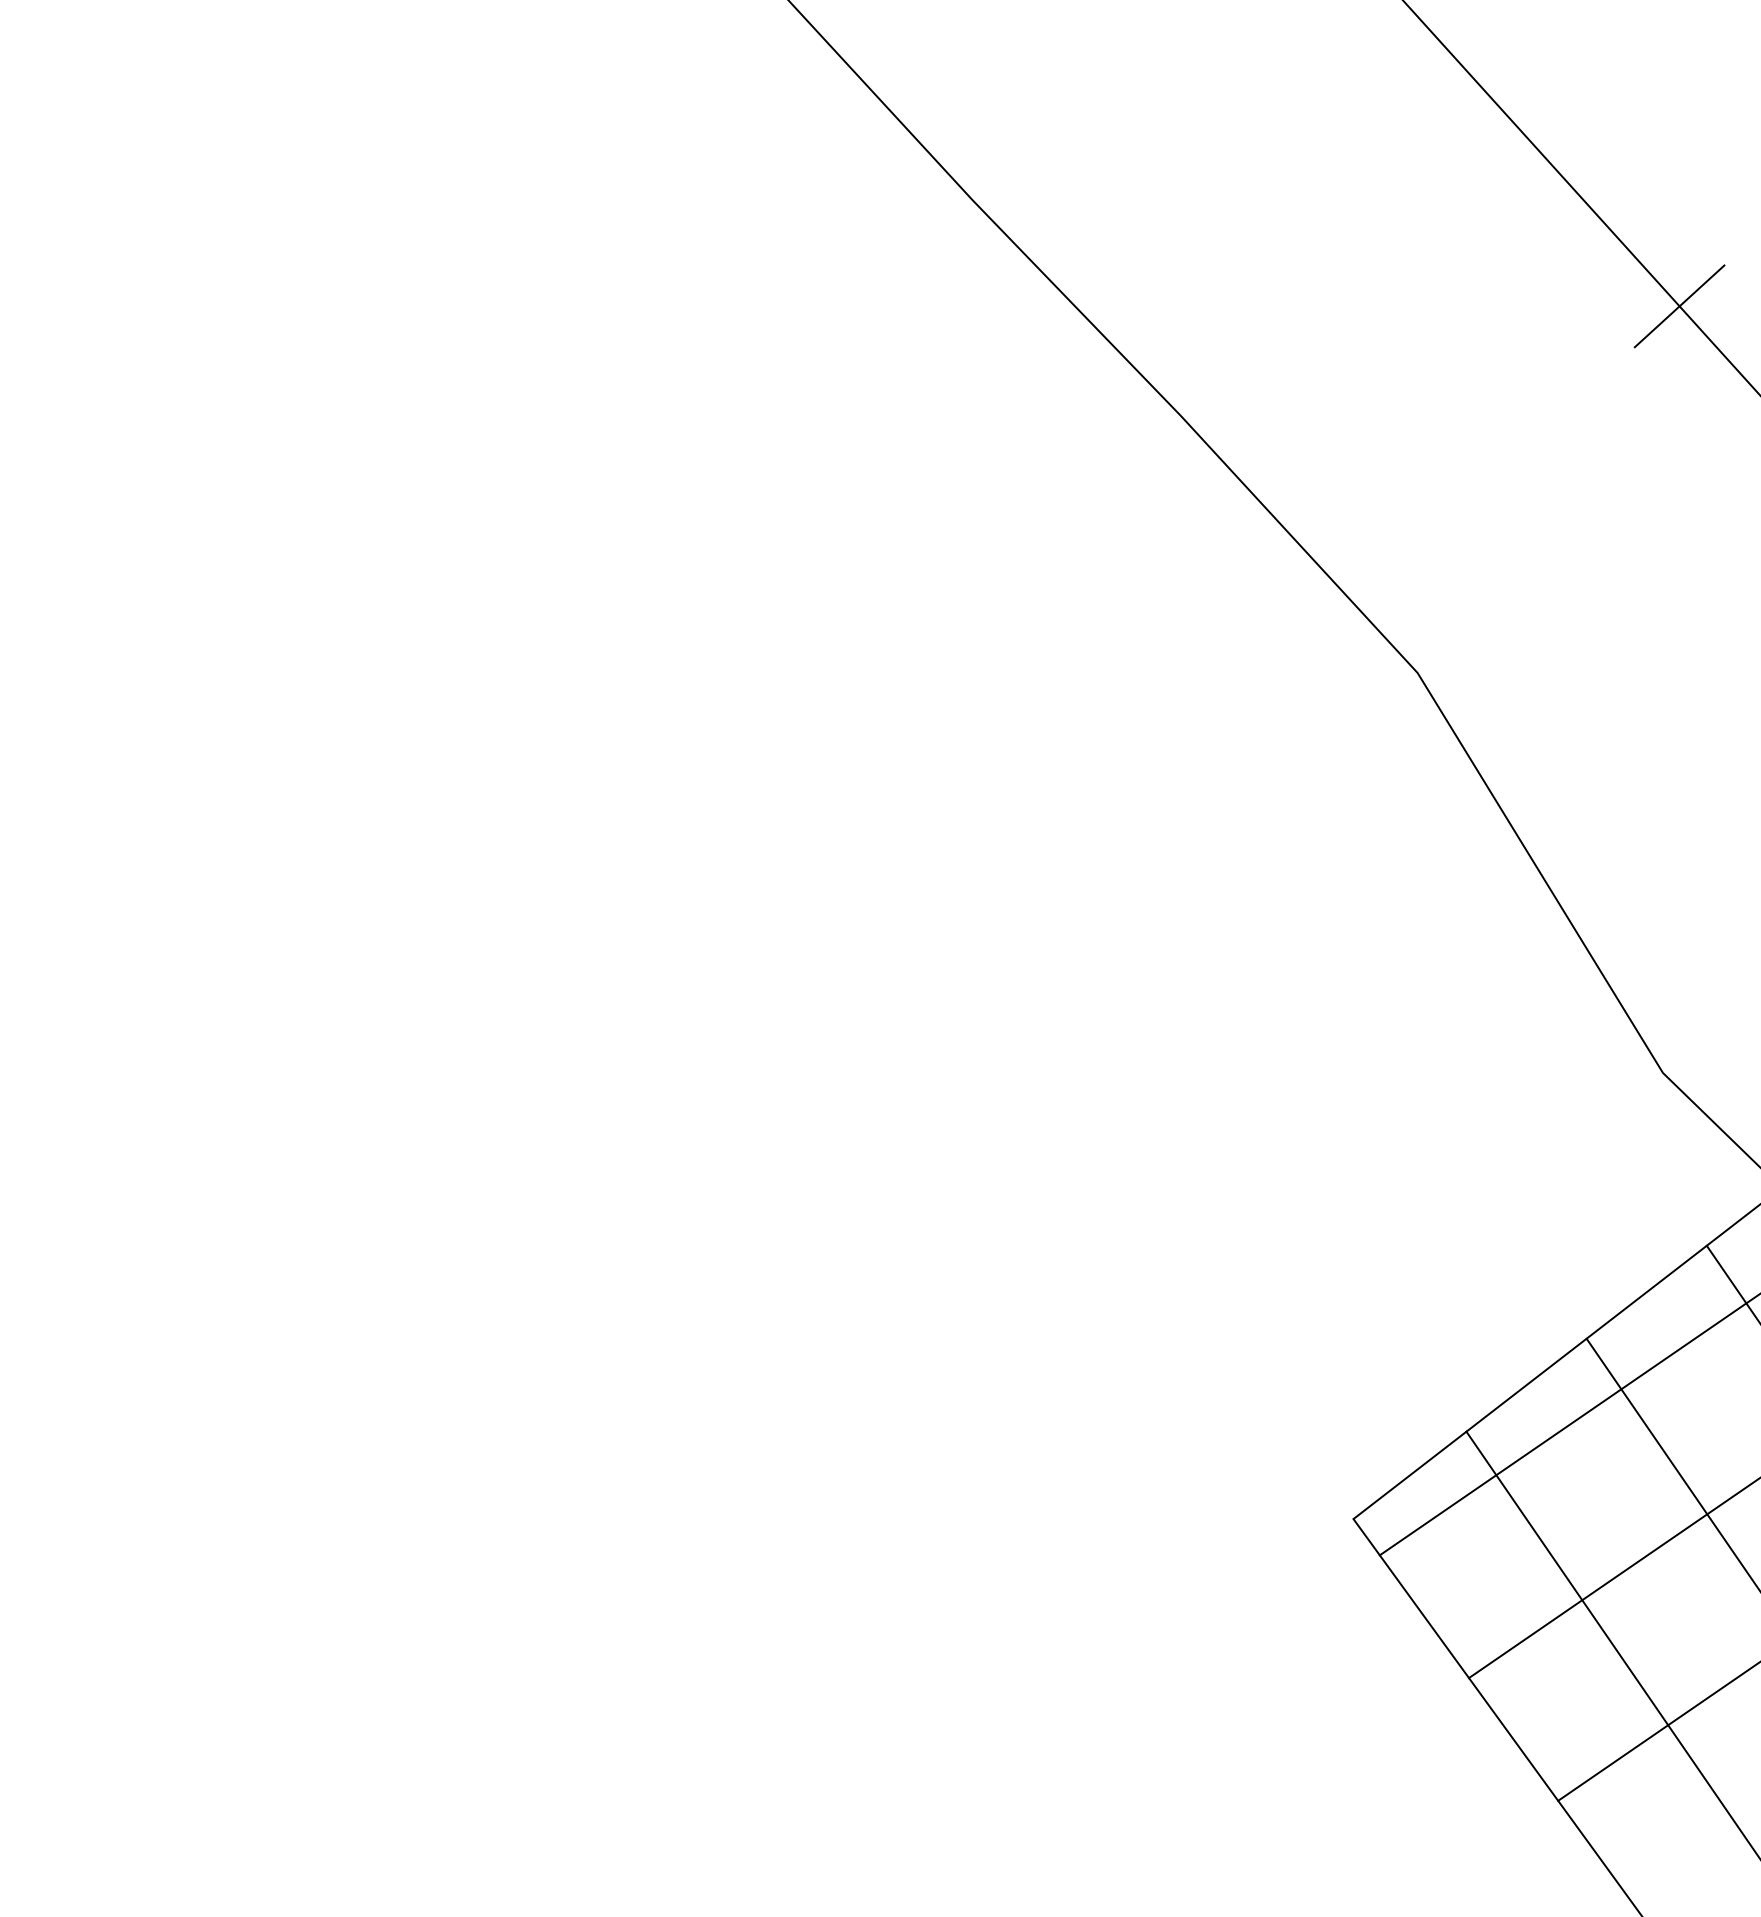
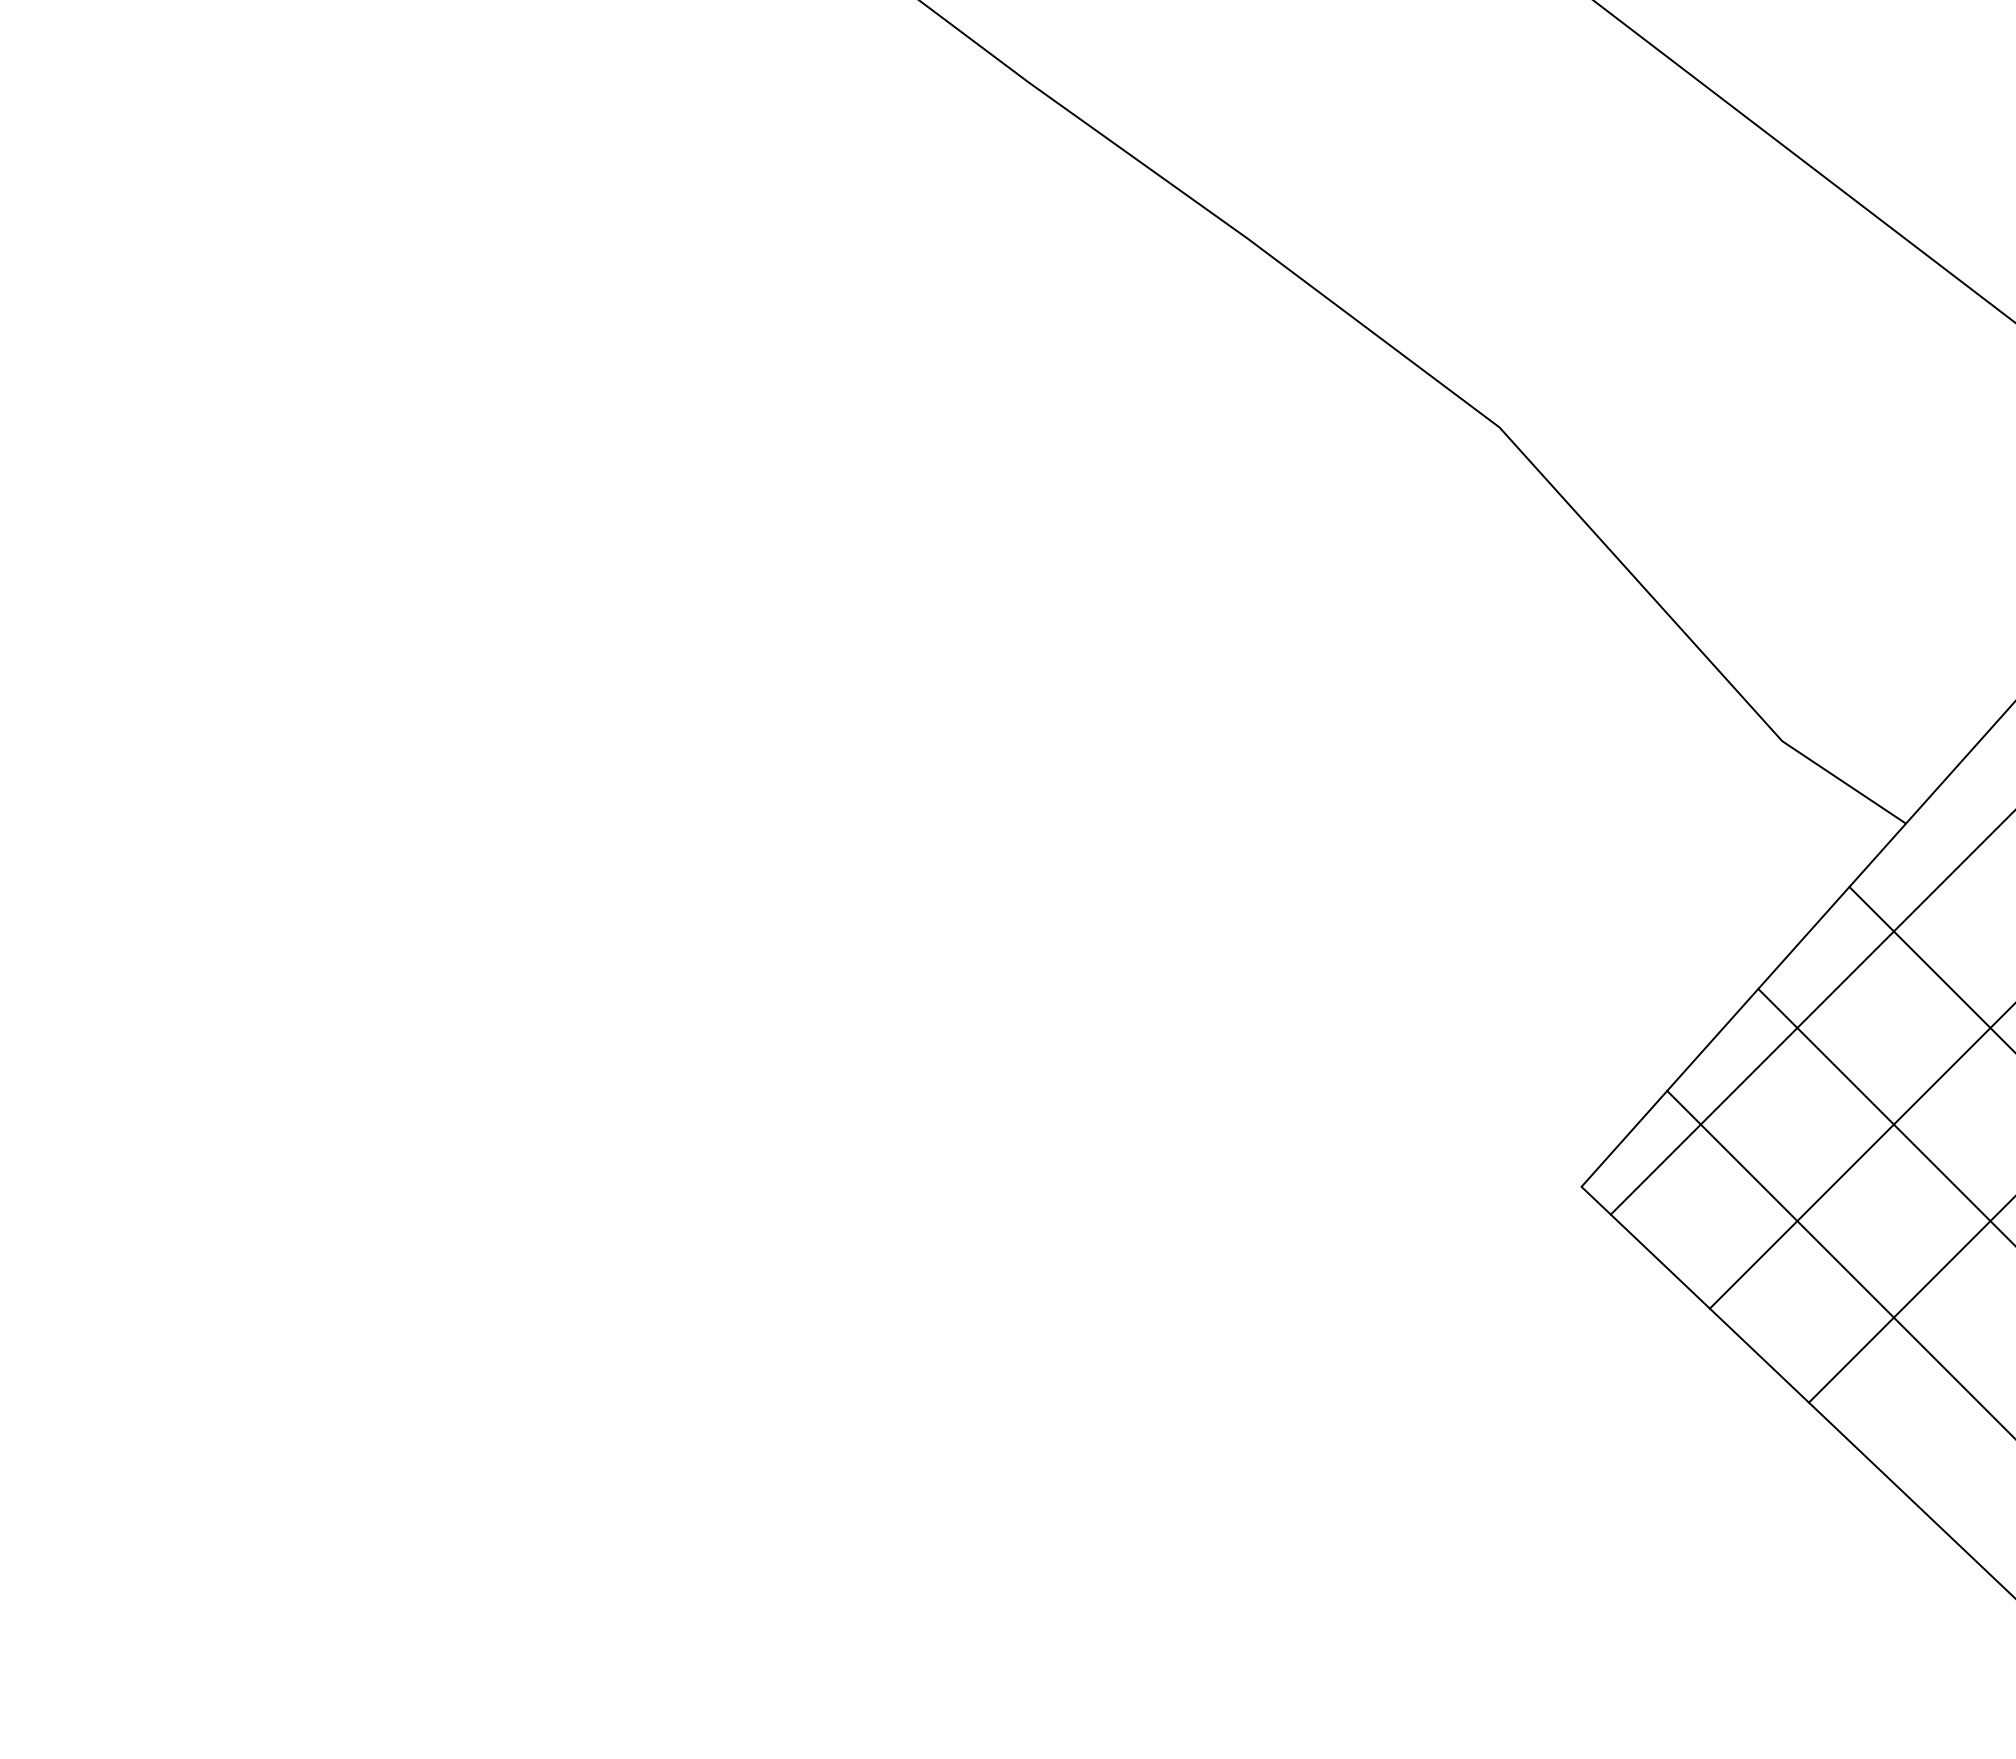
line: (1679, 305) -> (1671, 59), removed

